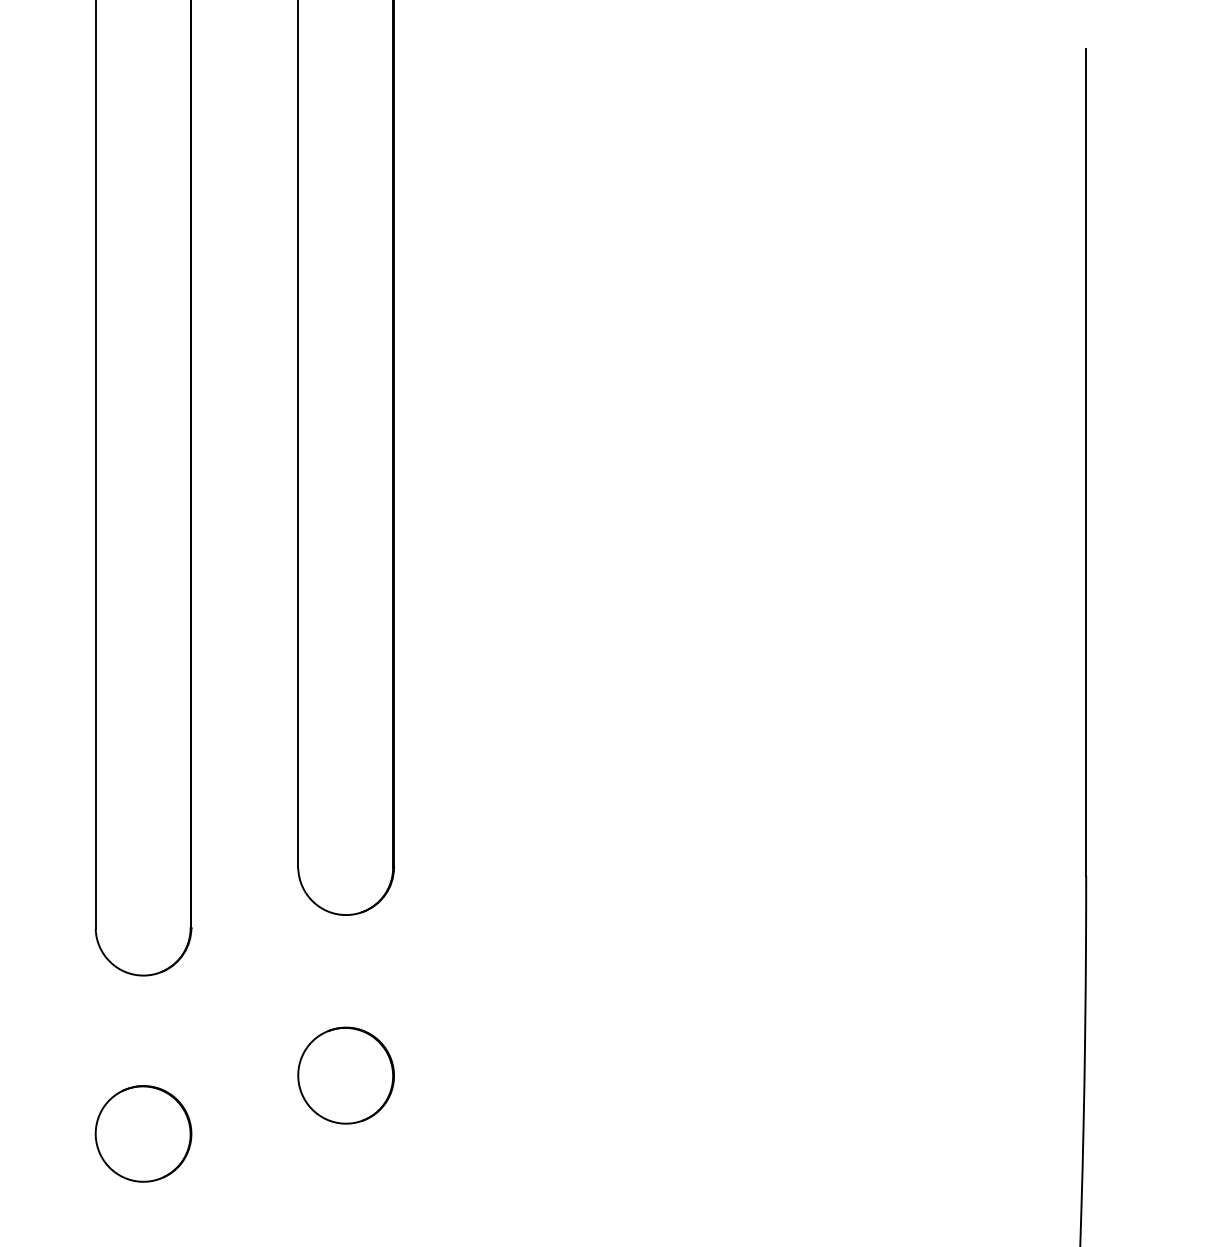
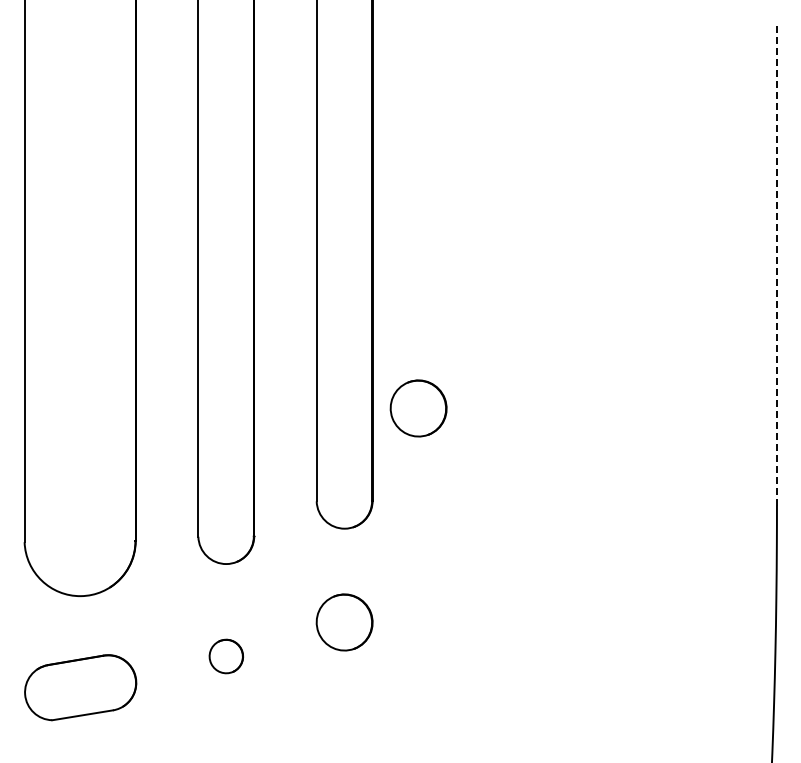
line: (1085, 462) -> (776, 264), solid -> dashed
part: (472, 709) -> (418, 408), added
part: (143, 1133) -> (226, 656), size x0.6

